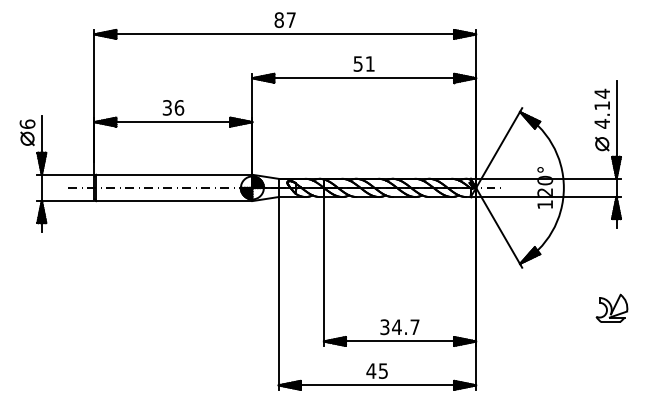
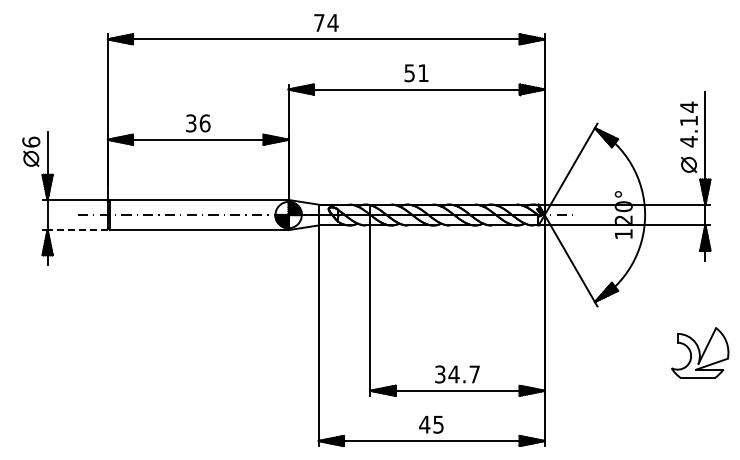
text: (285, 20) -> (326, 23), 87 -> 74
line: (67, 201) -> (77, 230), solid -> dashed
part: (611, 308) -> (699, 352), size x1.6

